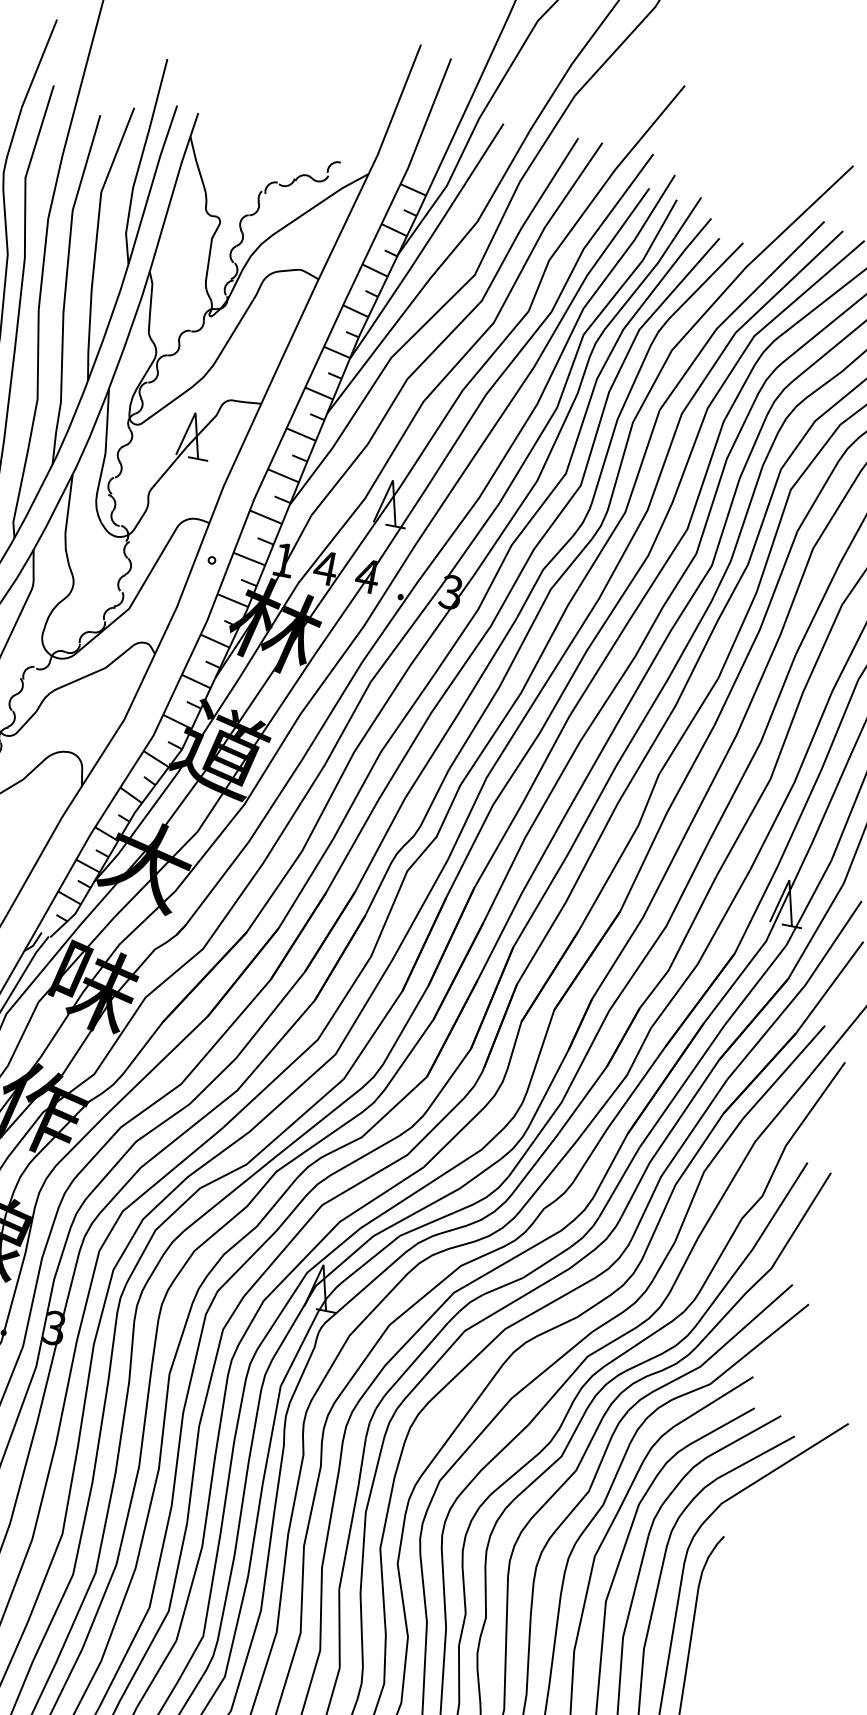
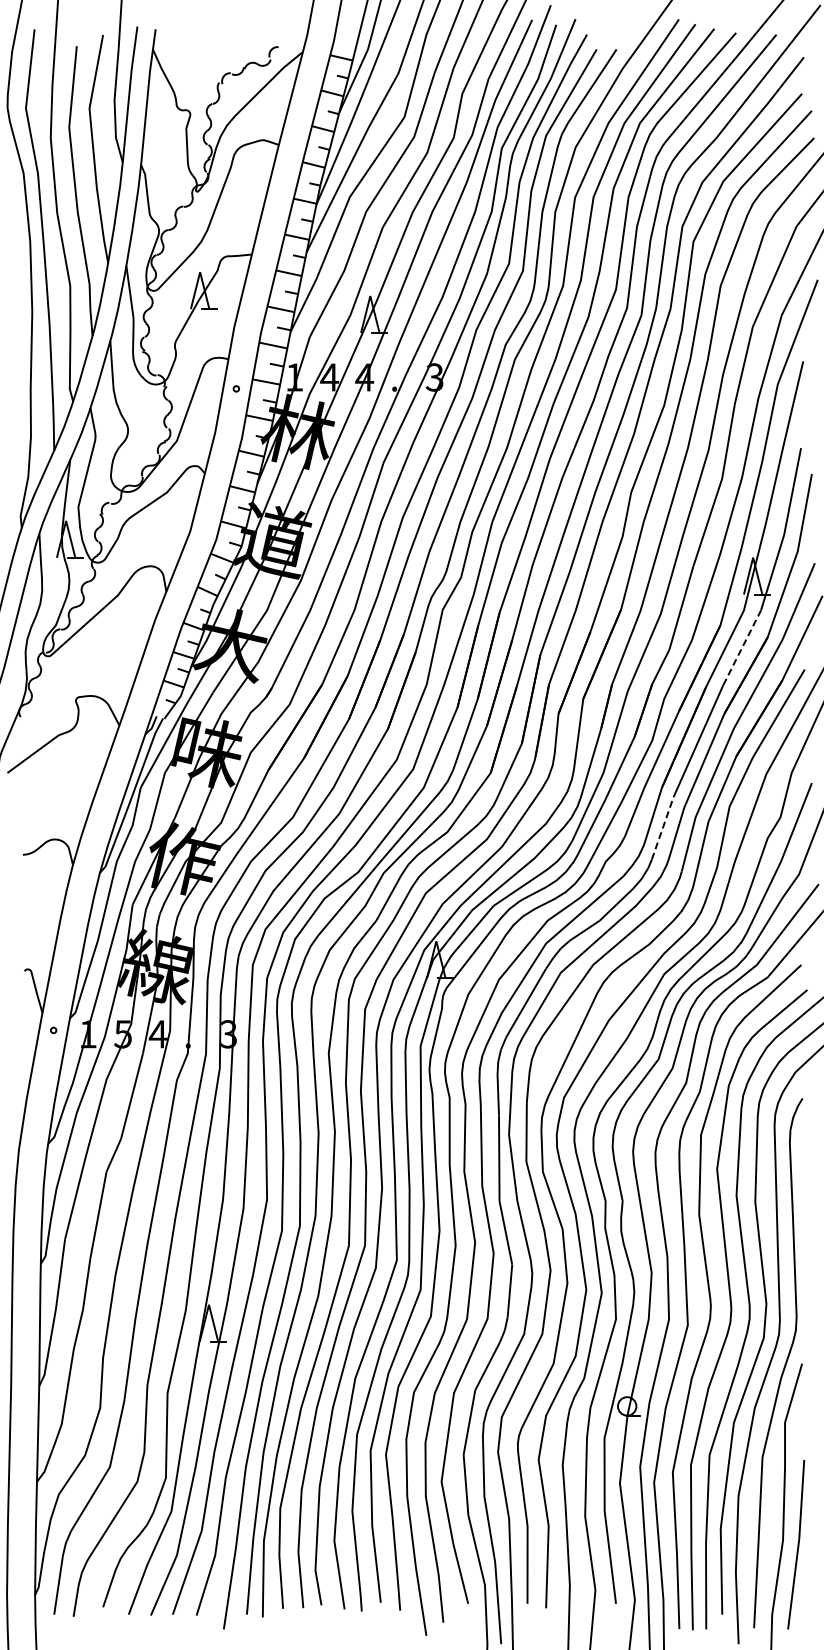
line: (756, 984) -> (742, 647), solid -> dashed
line: (619, 1181) -> (662, 827), solid -> dashed

